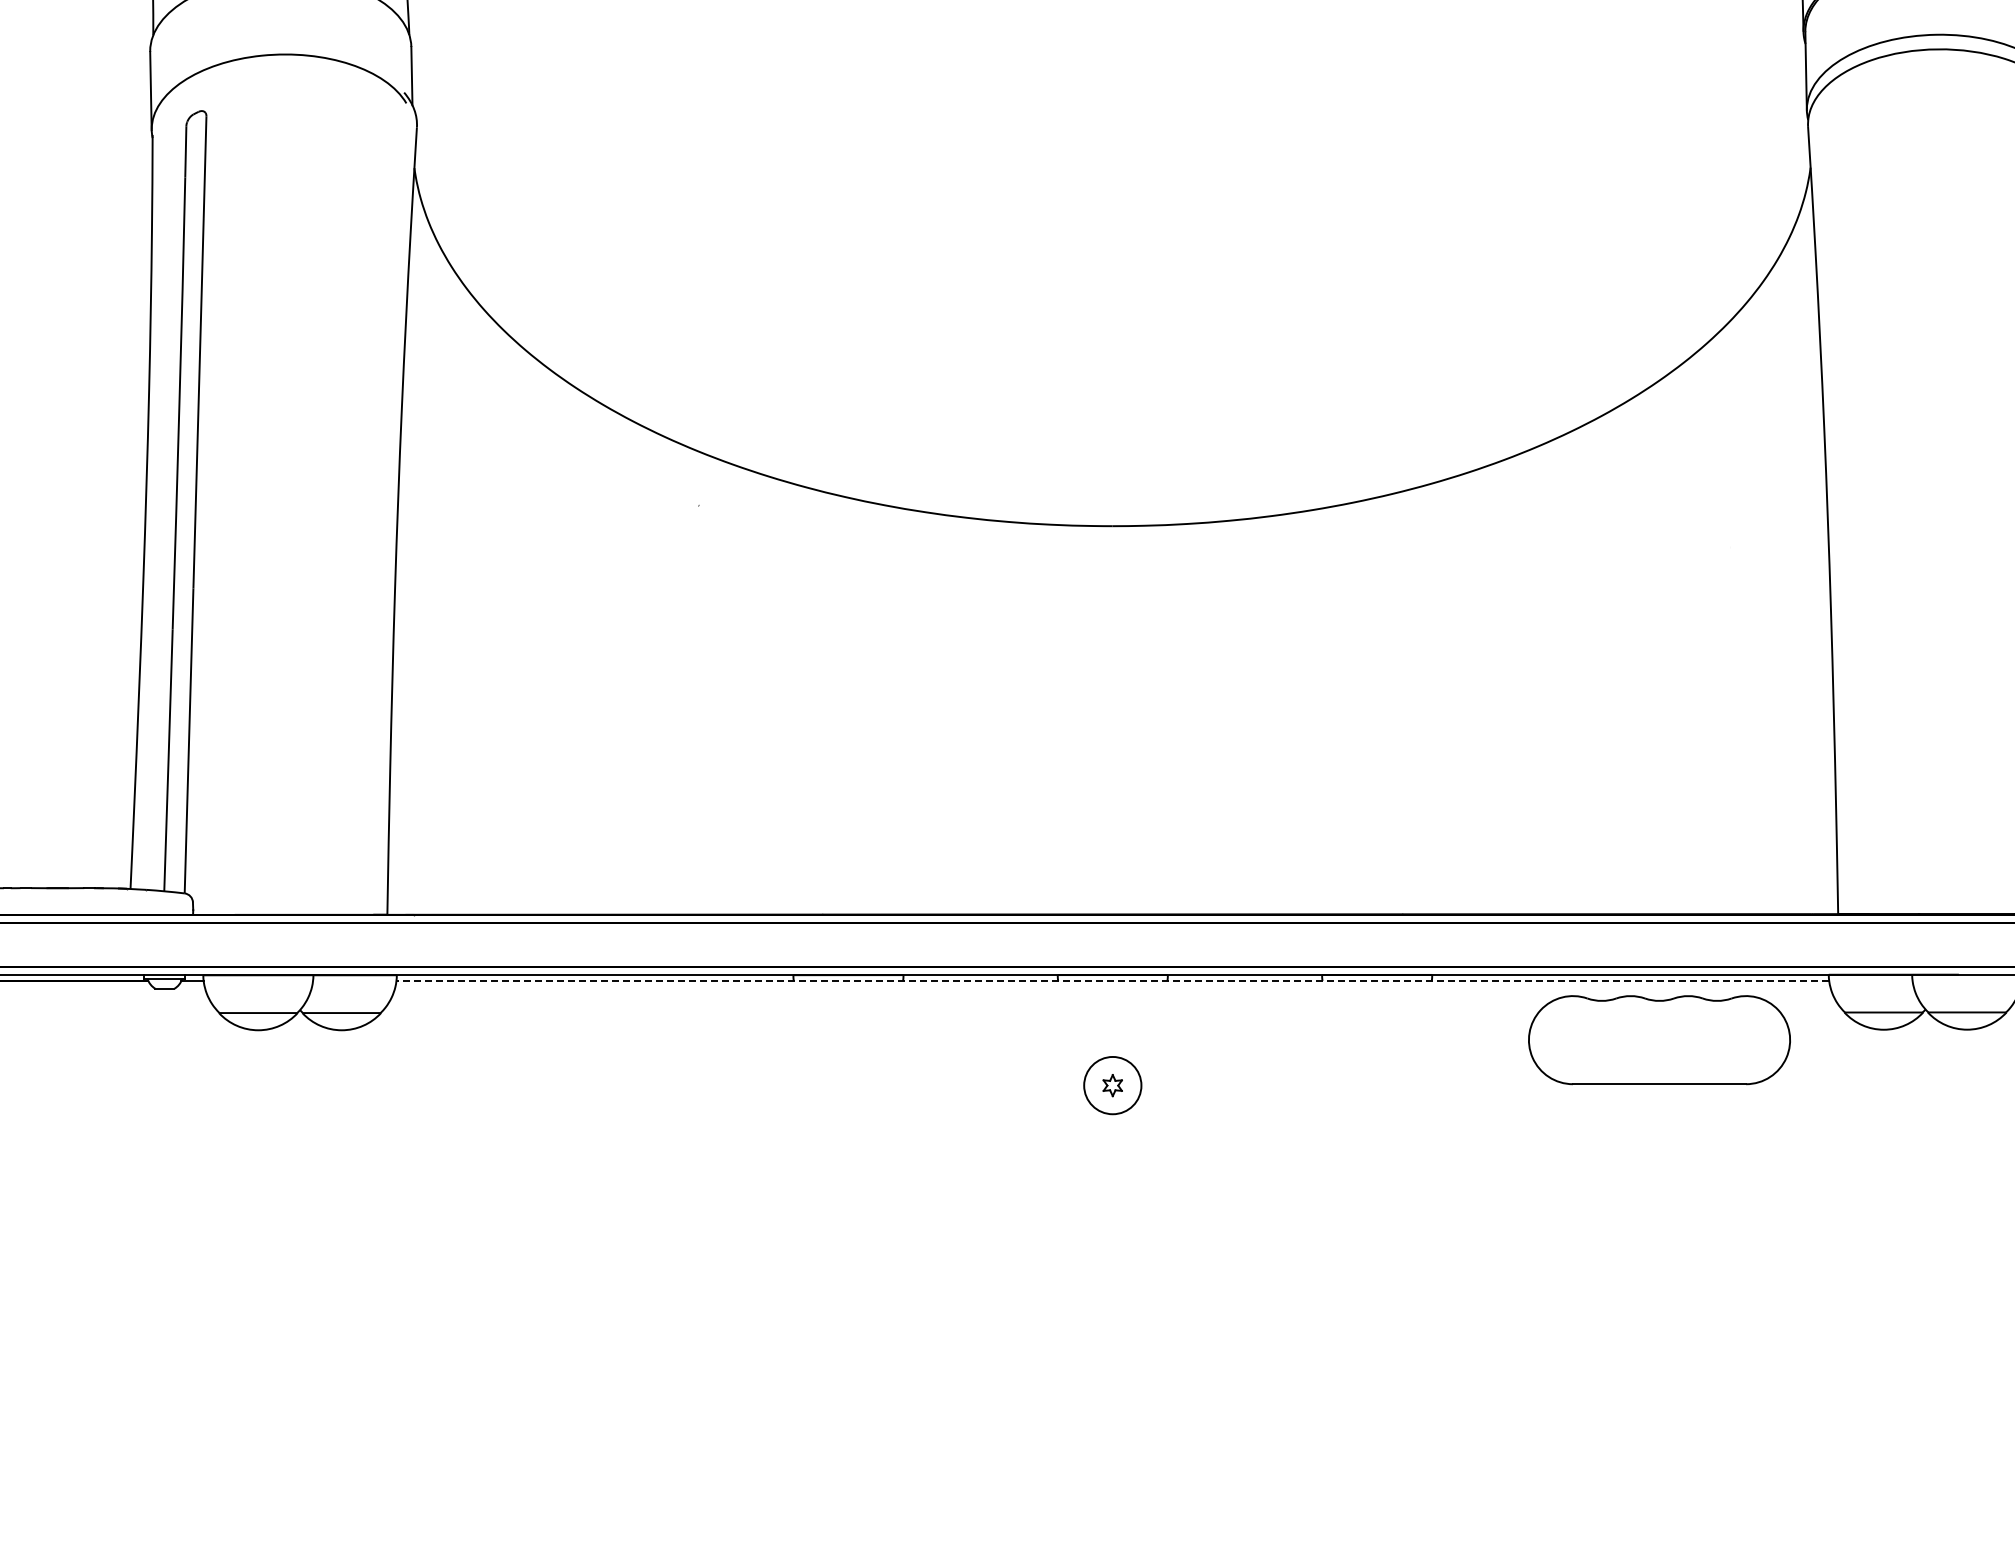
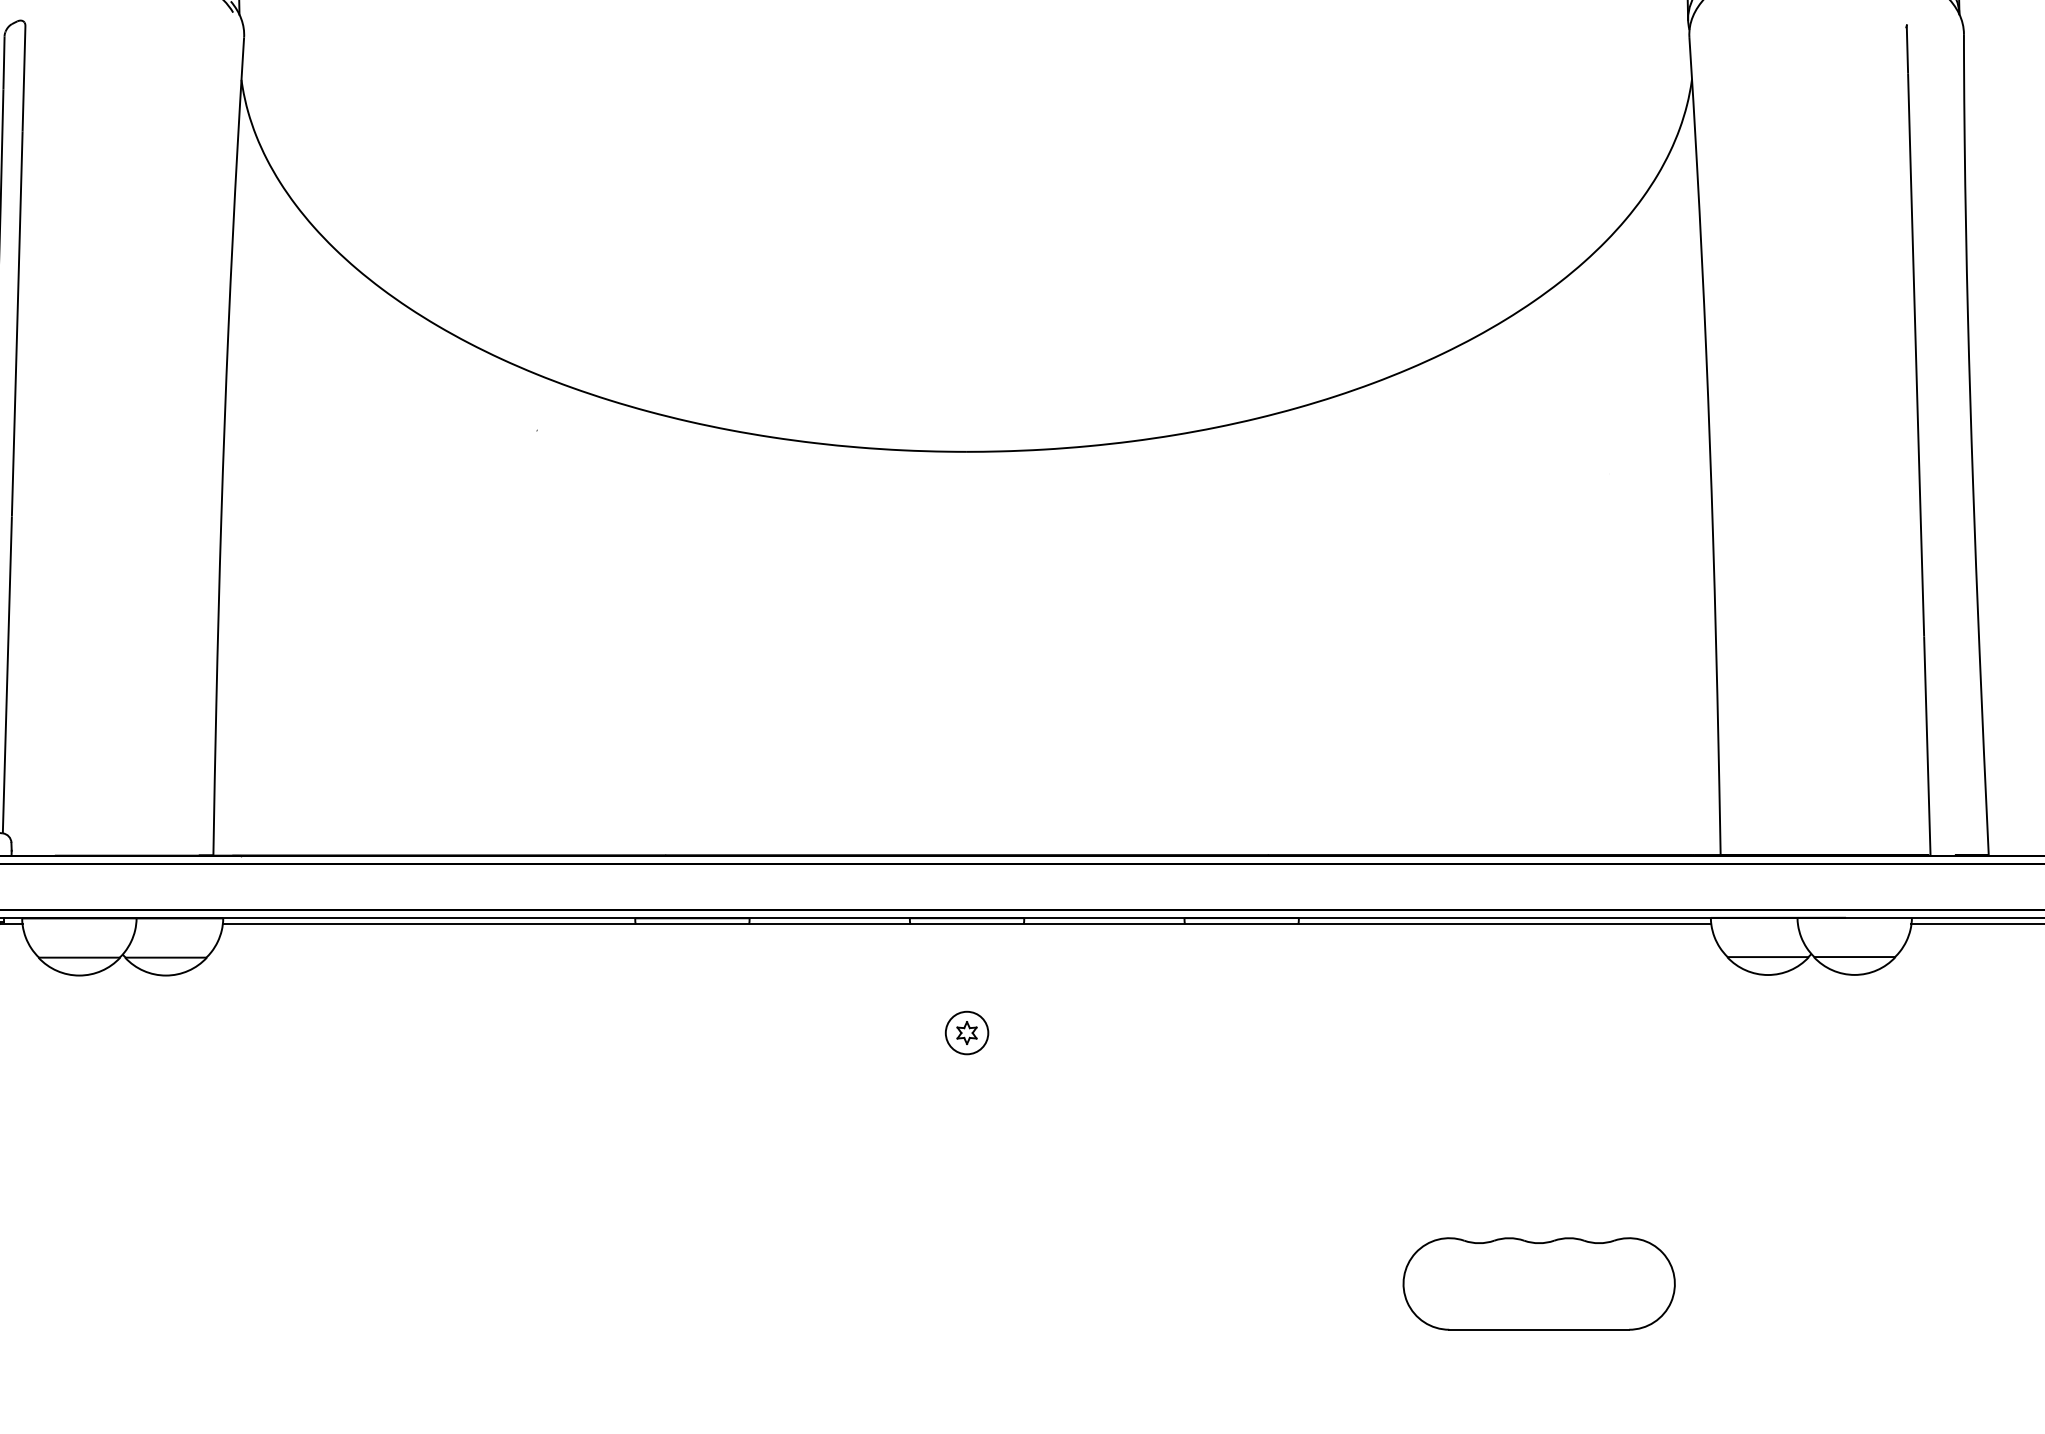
line: (1112, 980) -> (966, 923), dashed -> solid
part: (1659, 1040) -> (1539, 1284), moved
circle: (1112, 1085) -> (966, 1032), size x0.71

